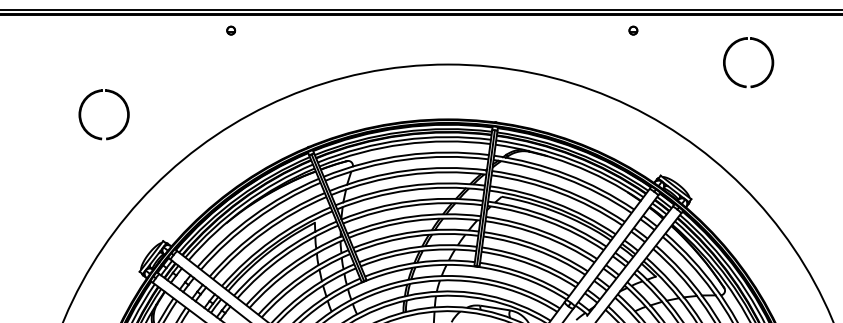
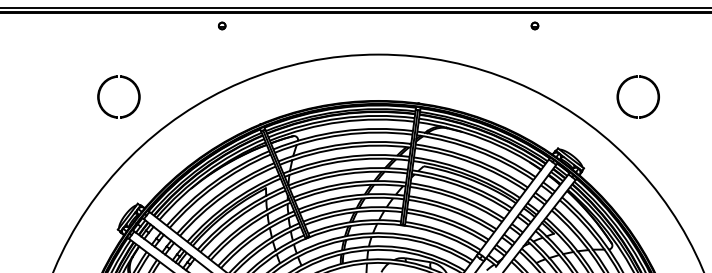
part: (231, 30) -> (222, 25), moved
part: (735, 44) -> (627, 81), moved
part: (92, 95) -> (109, 80), moved

